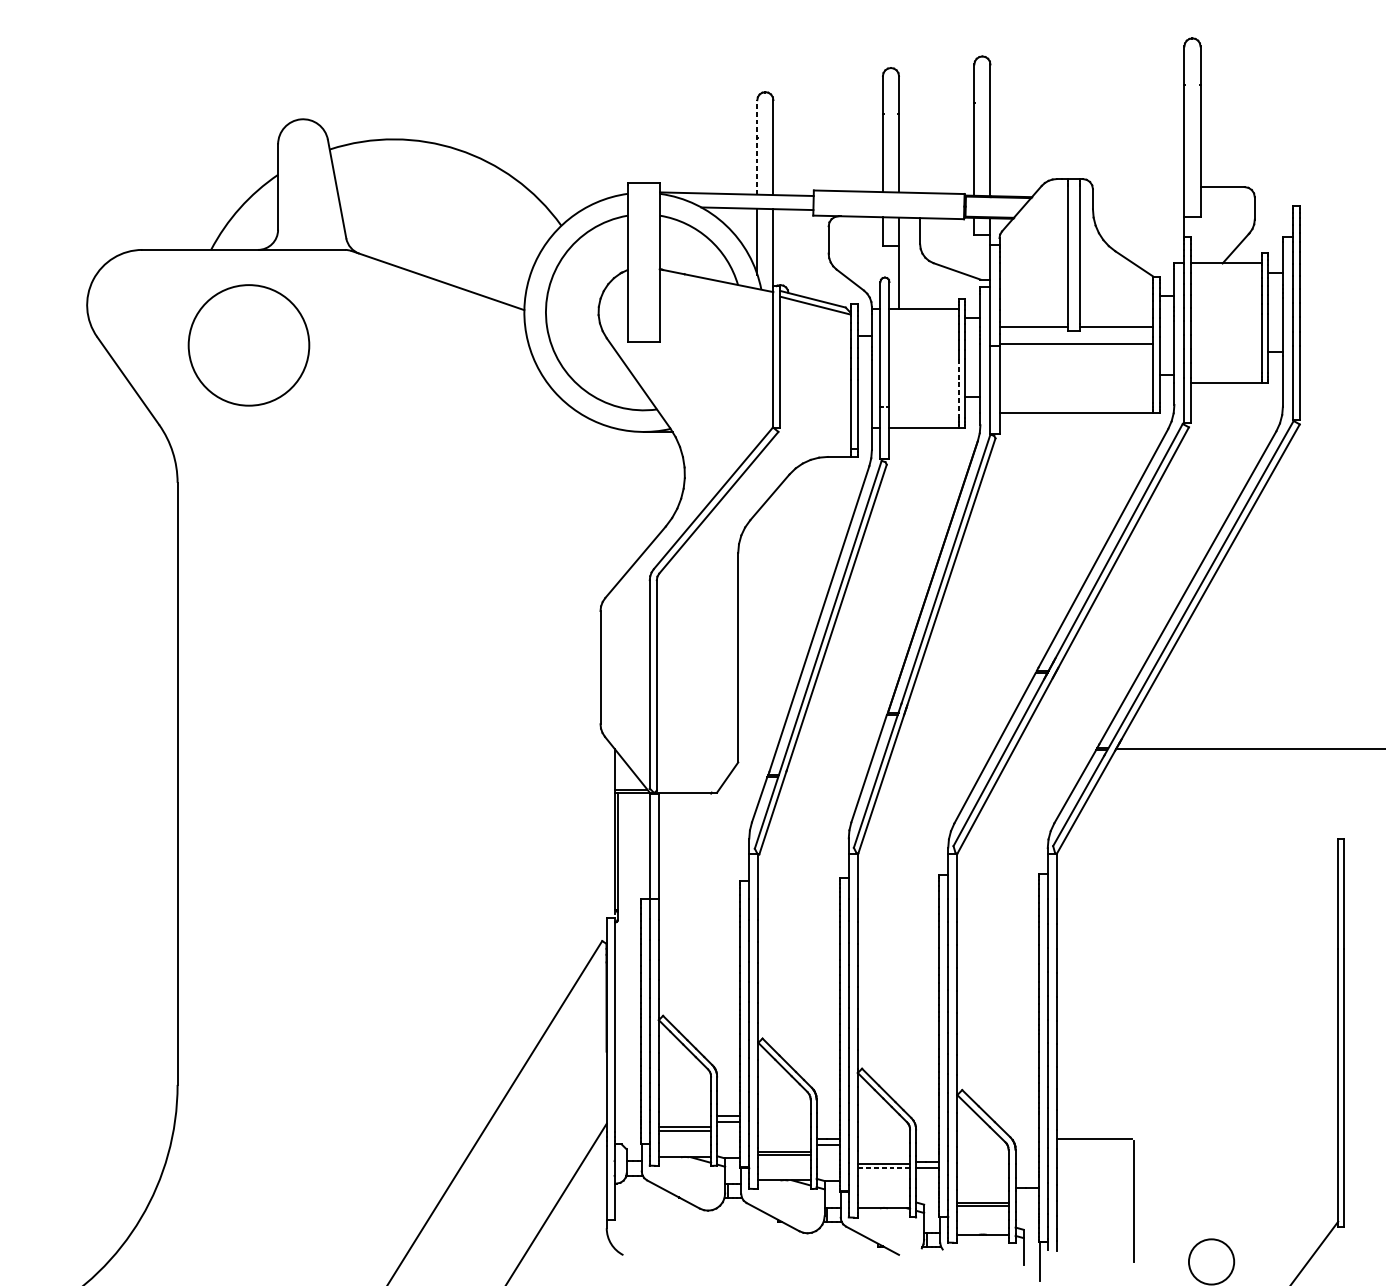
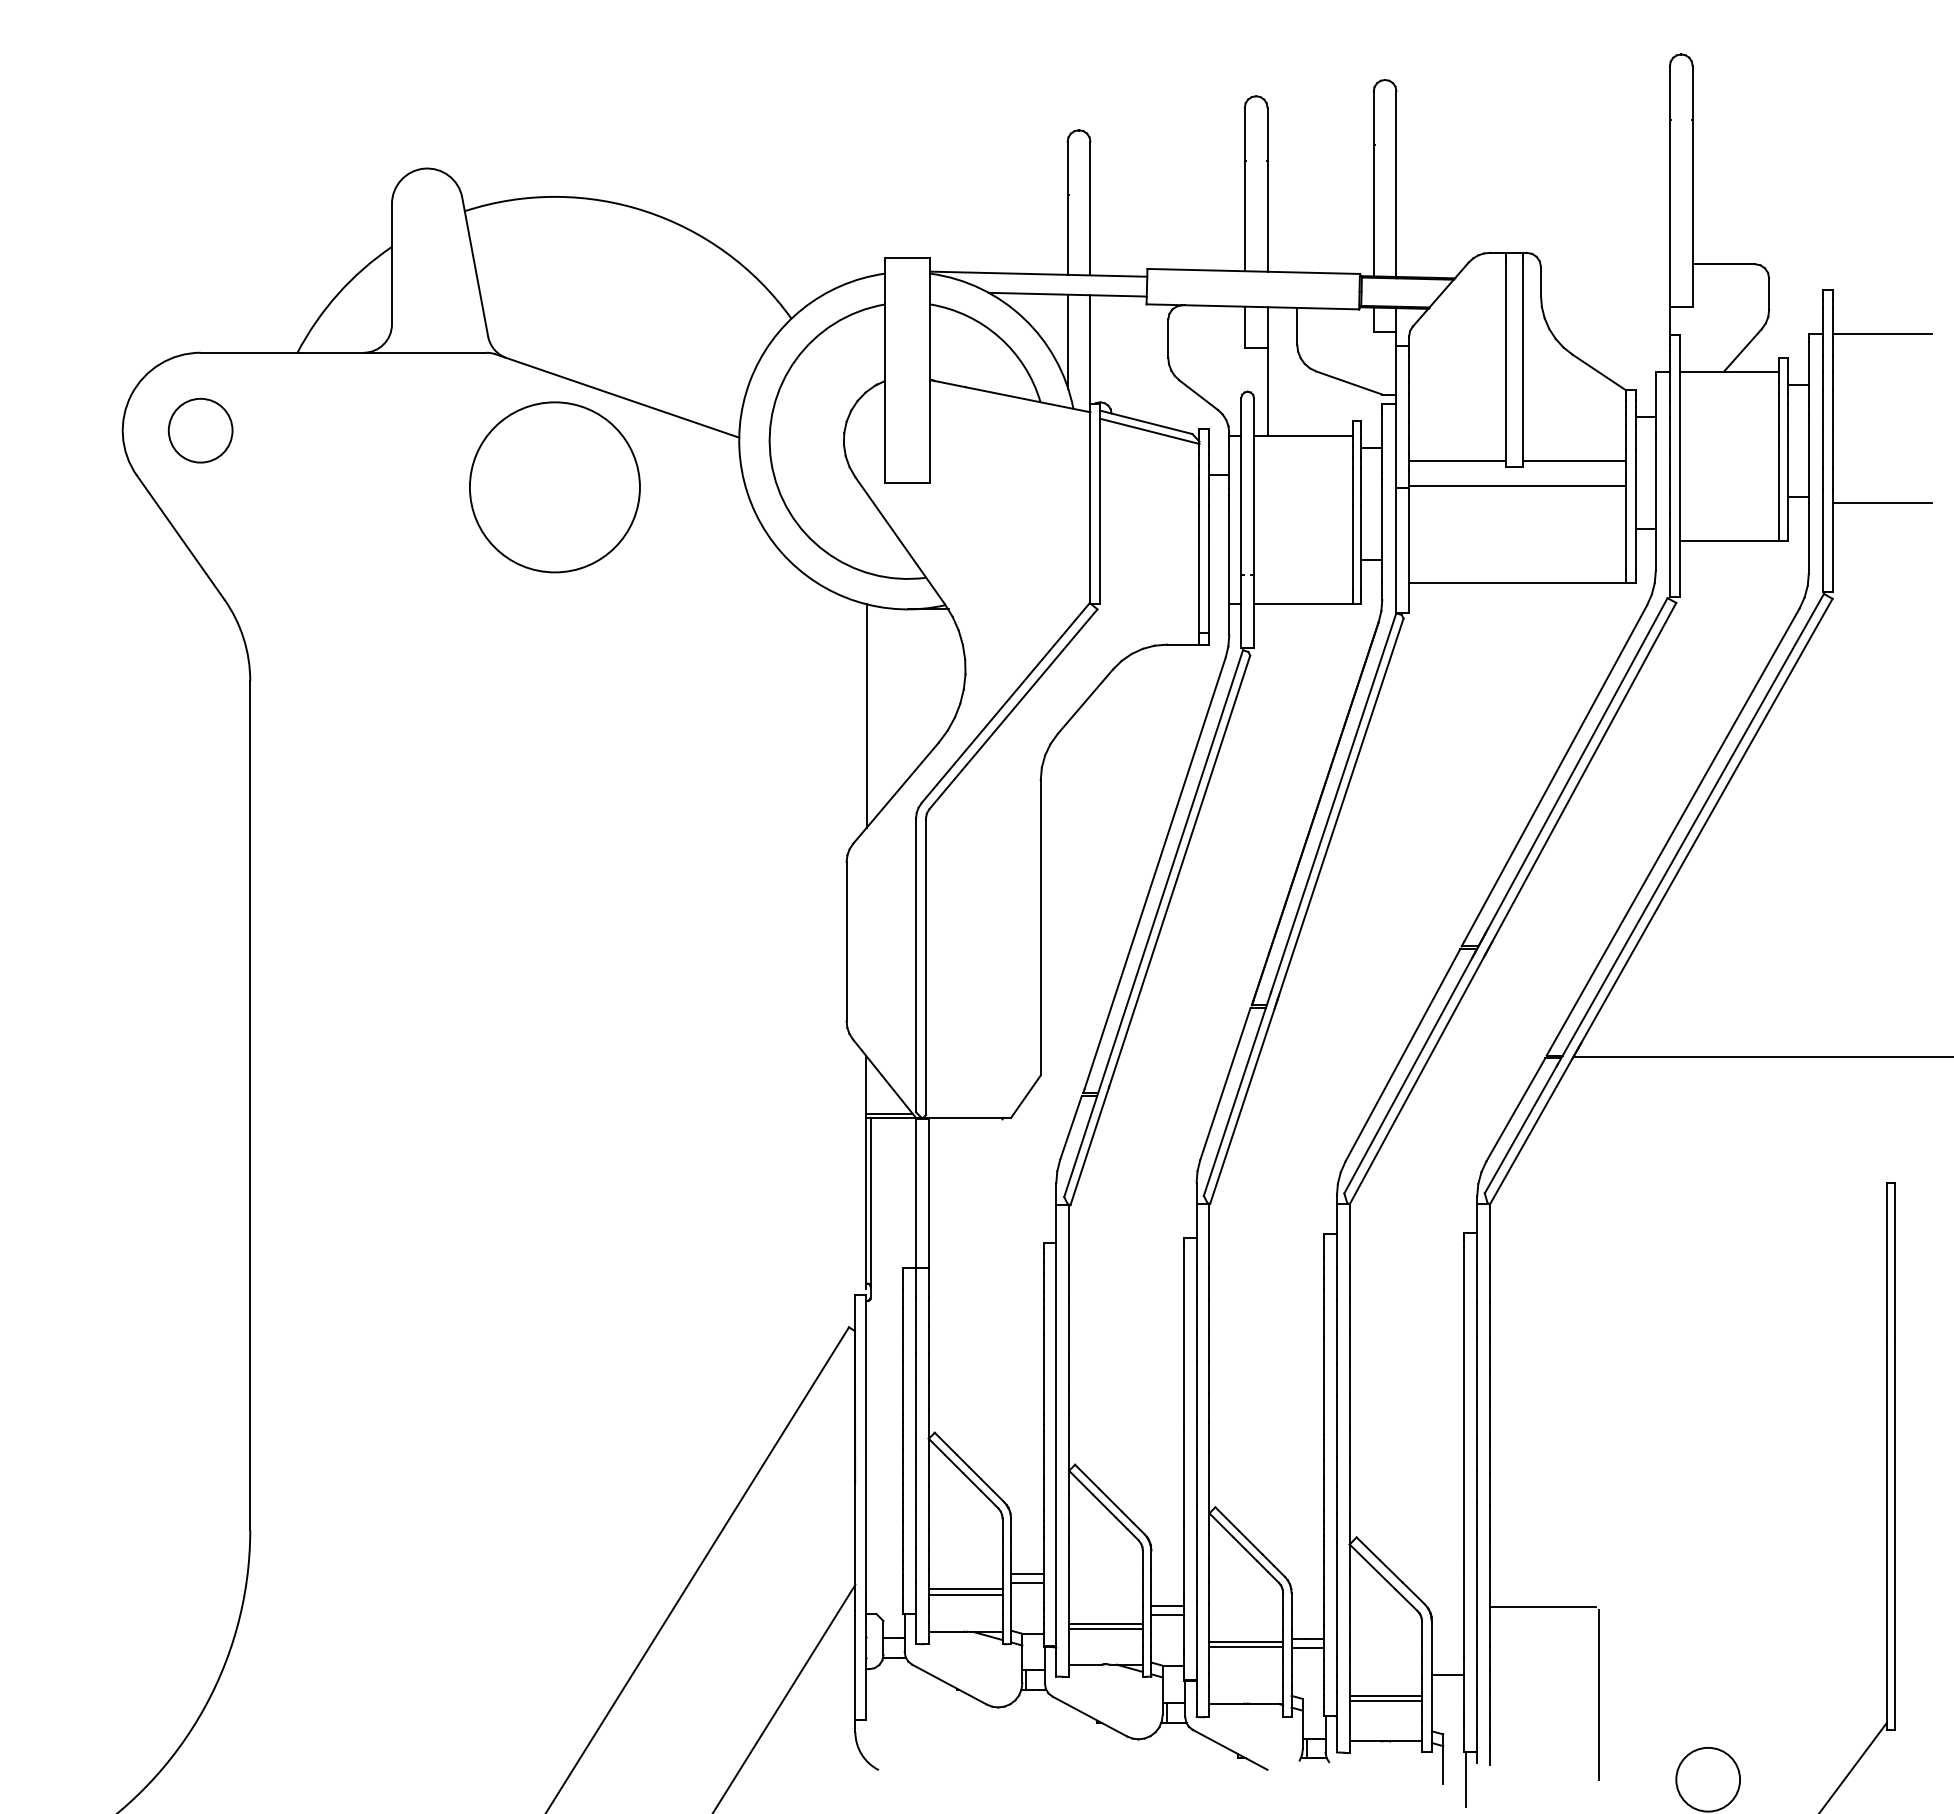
line: (757, 147) -> (1067, 208), dashed -> solid
line: (1335, 236) -> (1882, 334), added
circle: (142, 305) -> (200, 430), added
circle: (248, 345) -> (554, 487), moved
line: (1335, 356) -> (1882, 502), added
line: (959, 388) -> (1352, 548), dashed -> solid
line: (614, 507) -> (866, 716), added
line: (884, 1168) -> (1246, 1647), dashed -> solid

